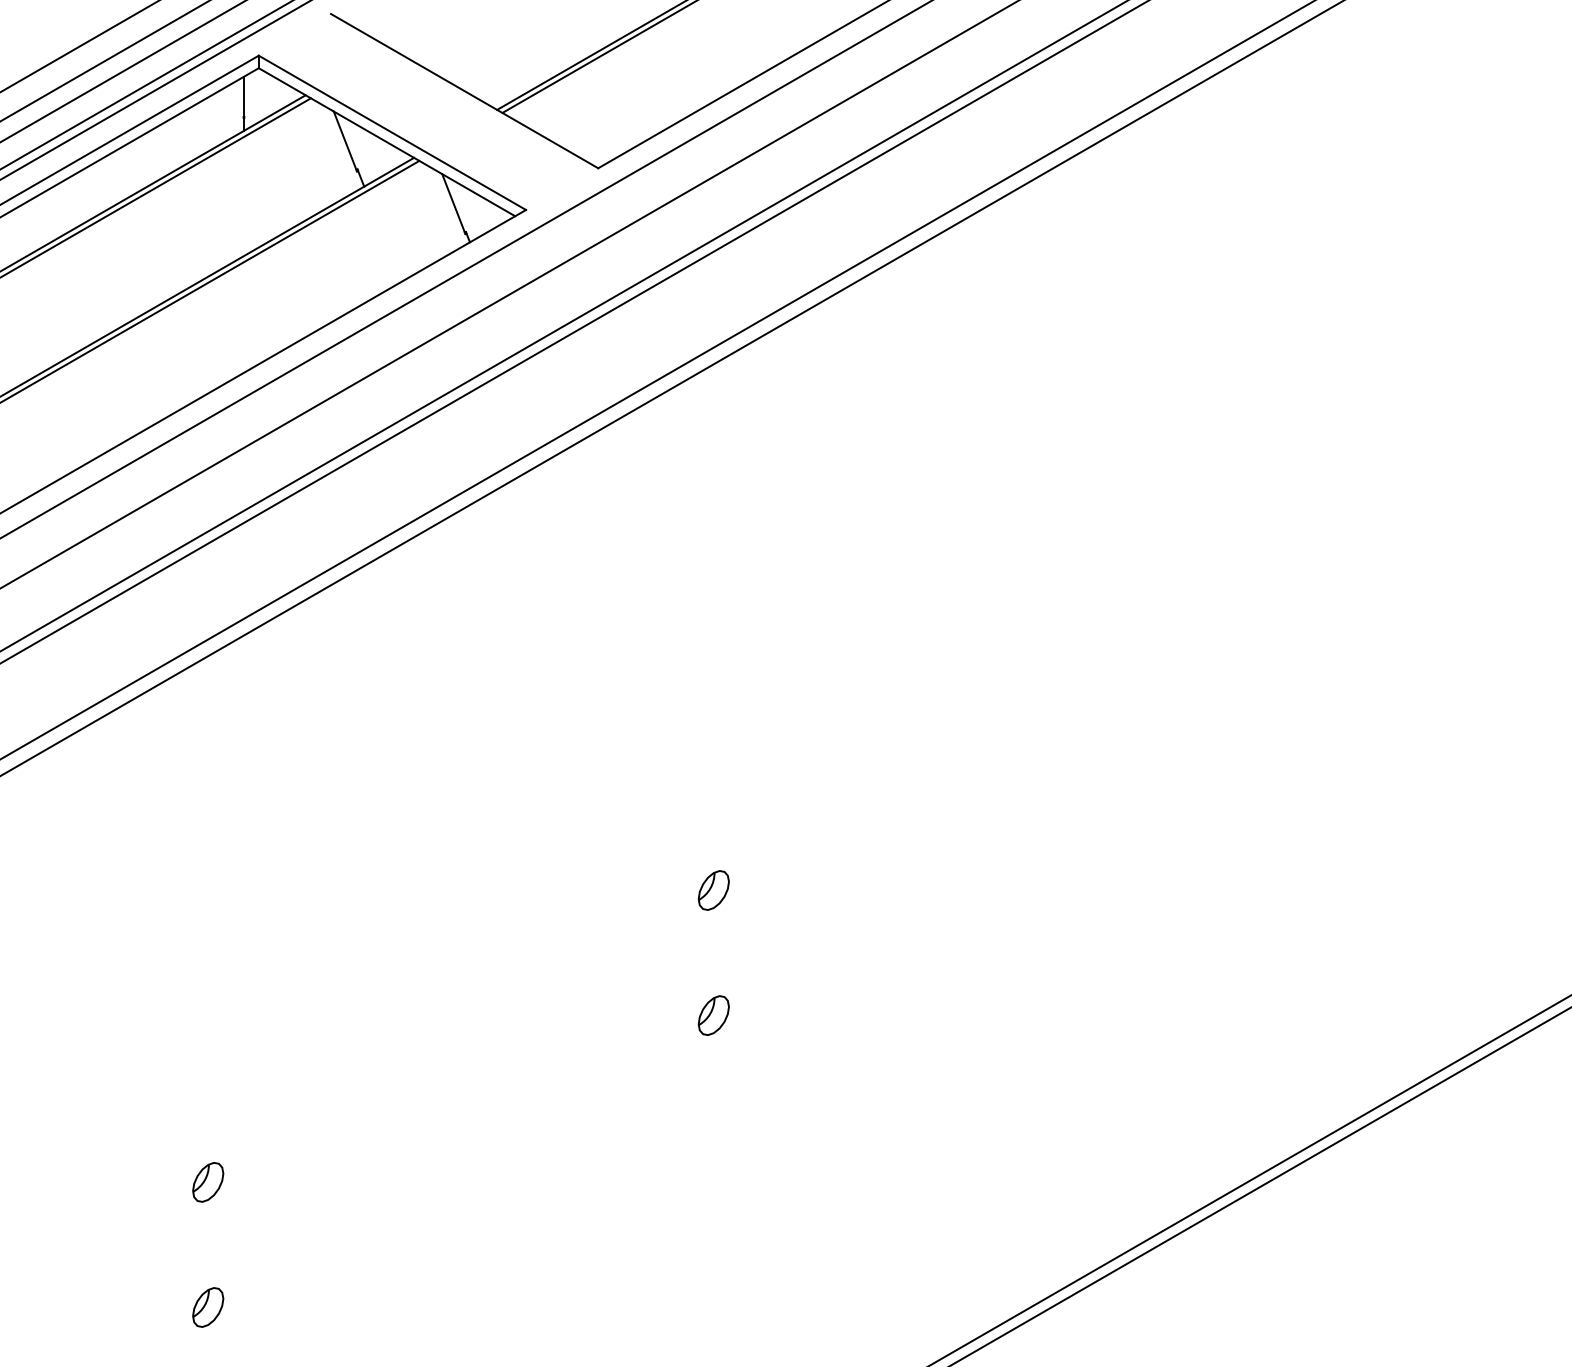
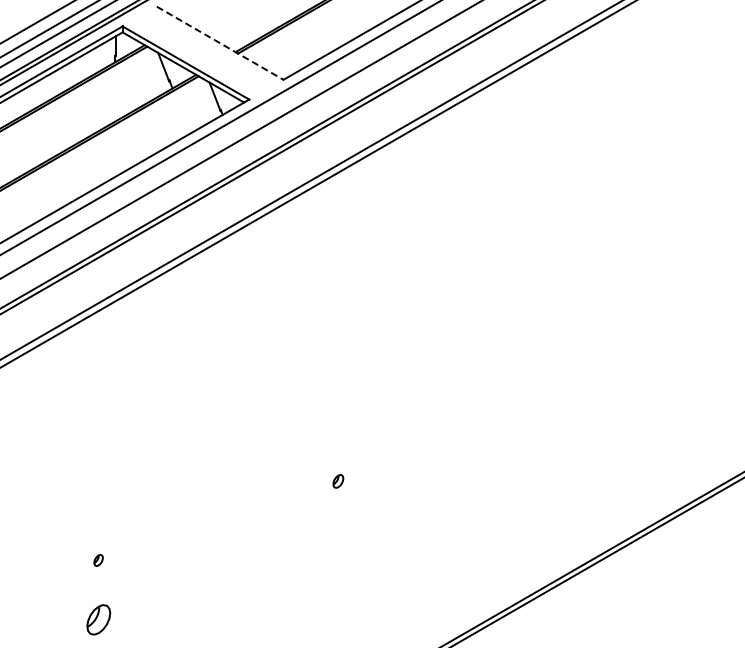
line: (465, 91) -> (220, 43), solid -> dashed
part: (714, 891) -> (338, 422), removed
part: (714, 1015) -> (338, 481), size x0.7
part: (207, 1182) -> (98, 560), size x0.6
part: (207, 1307) -> (98, 619), size x1.6

